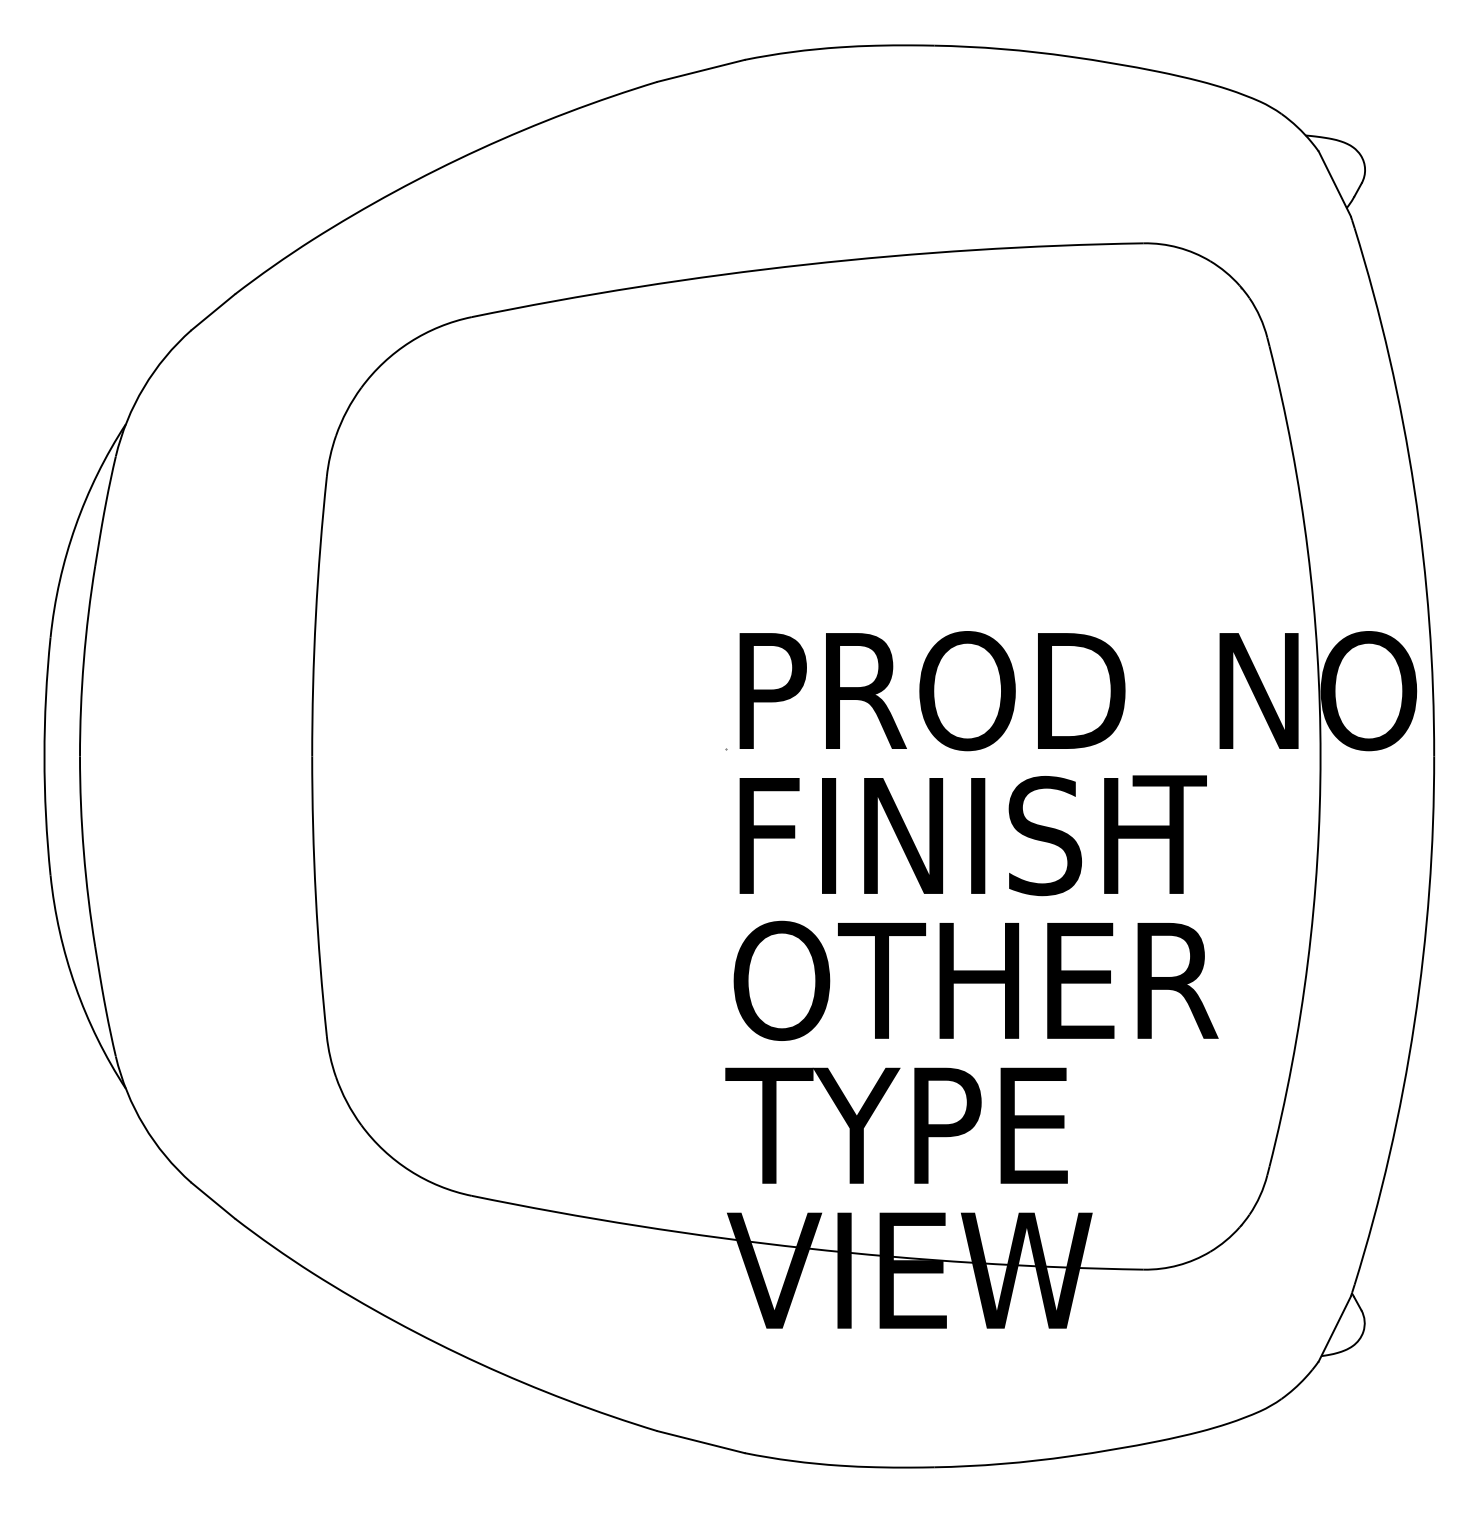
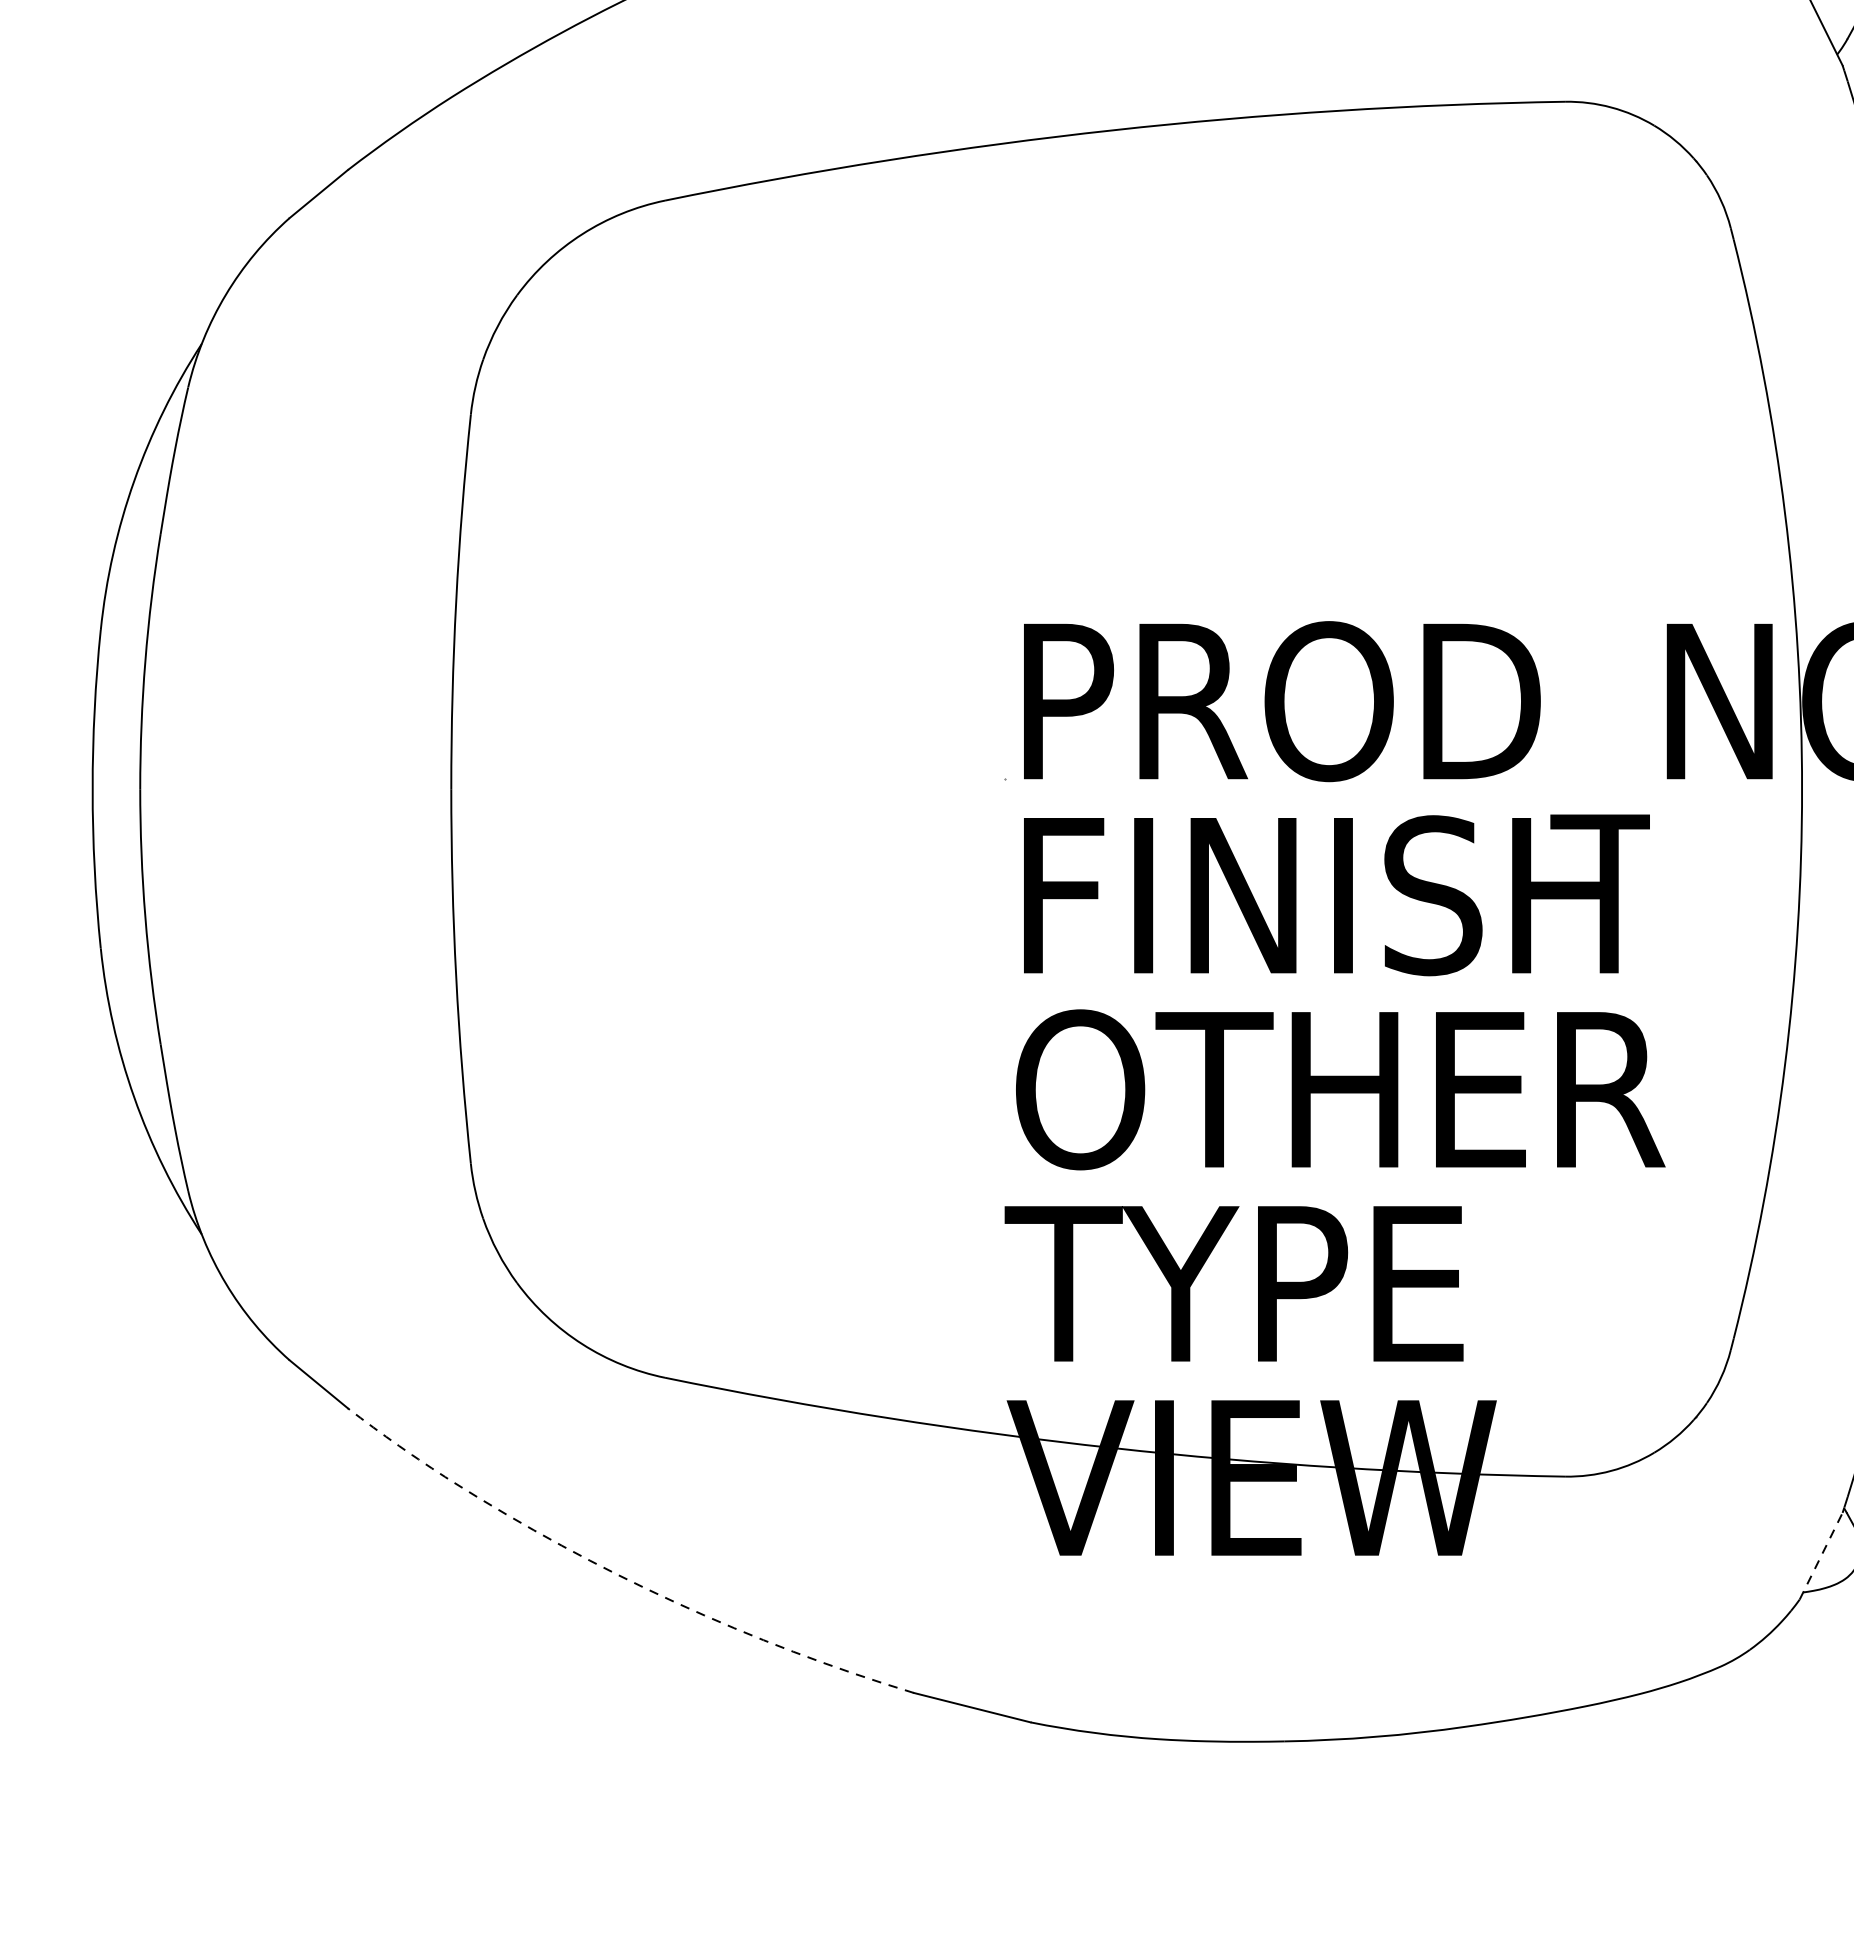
line: (1335, 1328) -> (1822, 1555), solid -> dashed
line: (436, 1343) -> (617, 1575), solid -> dashed

